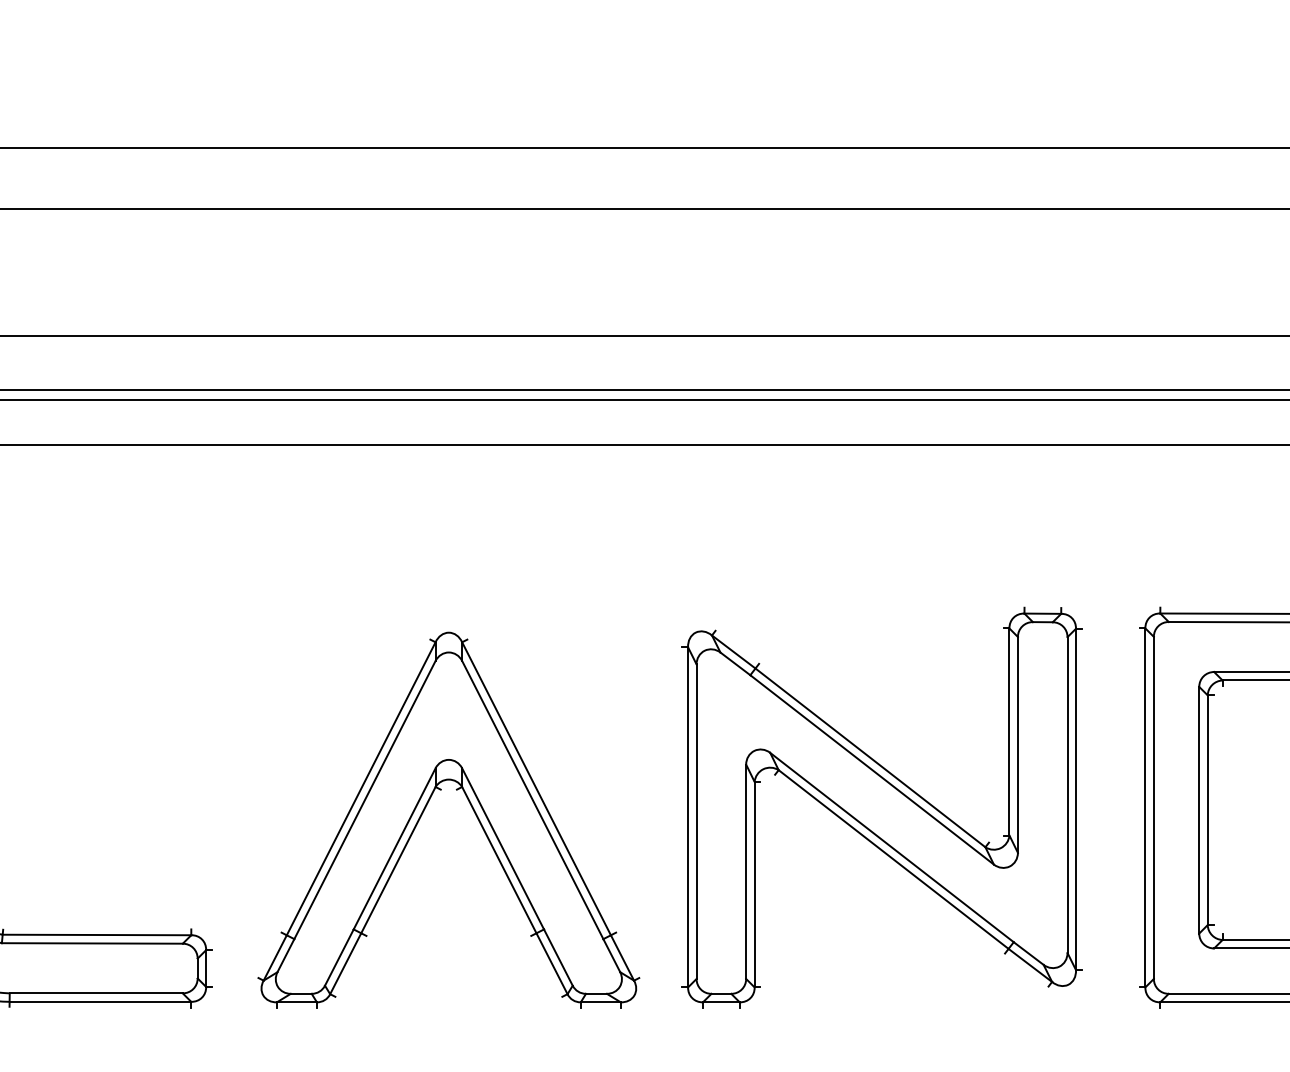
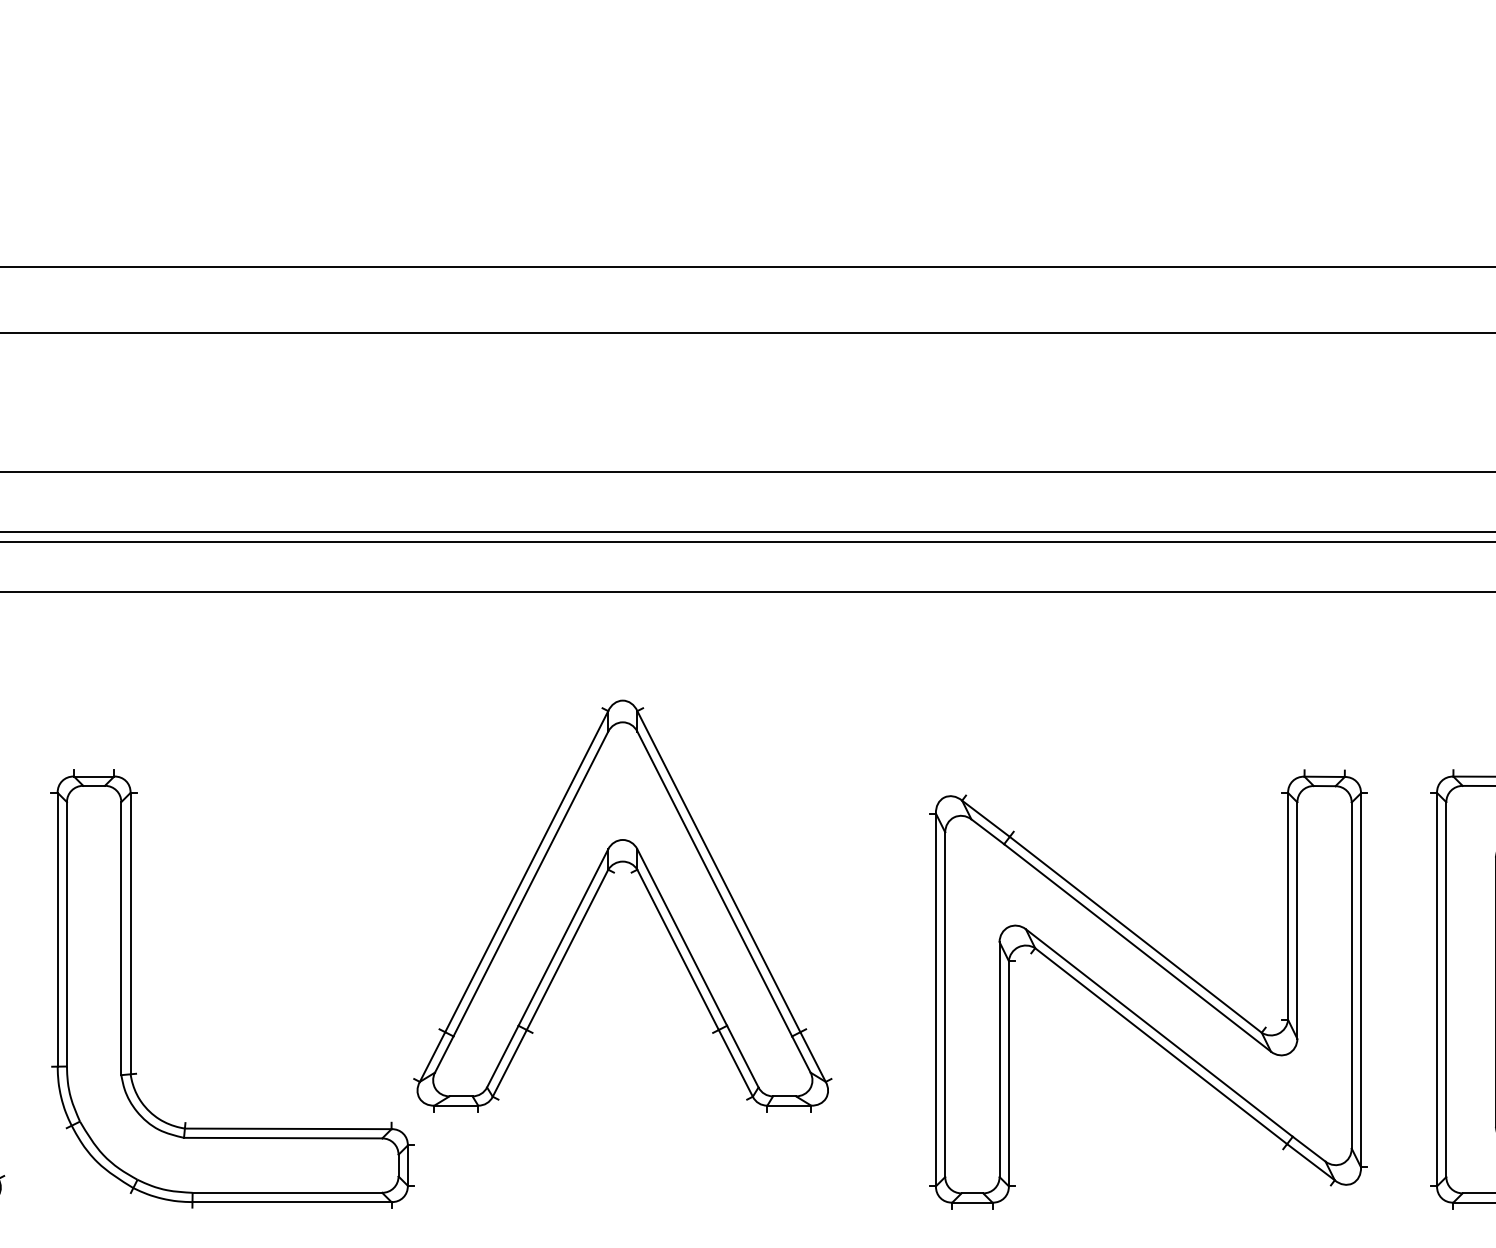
part: (425, 808) -> (597, 893), moved

